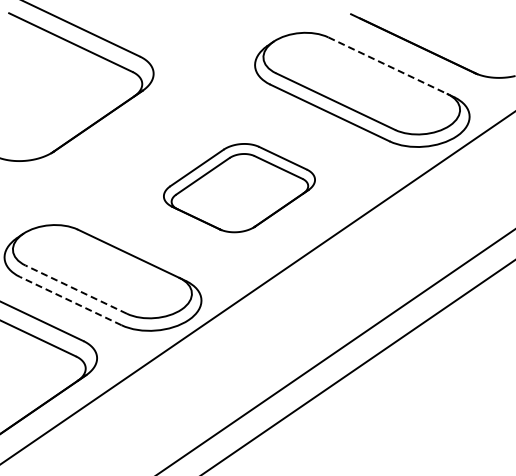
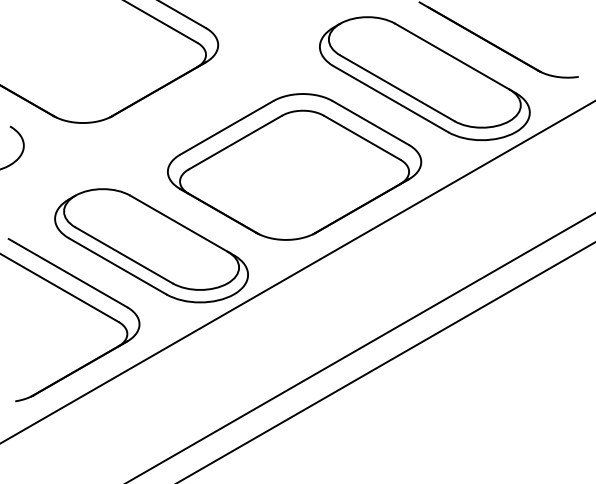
line: (388, 65) -> (452, 56), dashed -> solid
part: (239, 187) -> (294, 166), size x1.67
line: (75, 289) -> (123, 255), dashed -> solid
line: (70, 301) -> (117, 266), dashed -> solid

